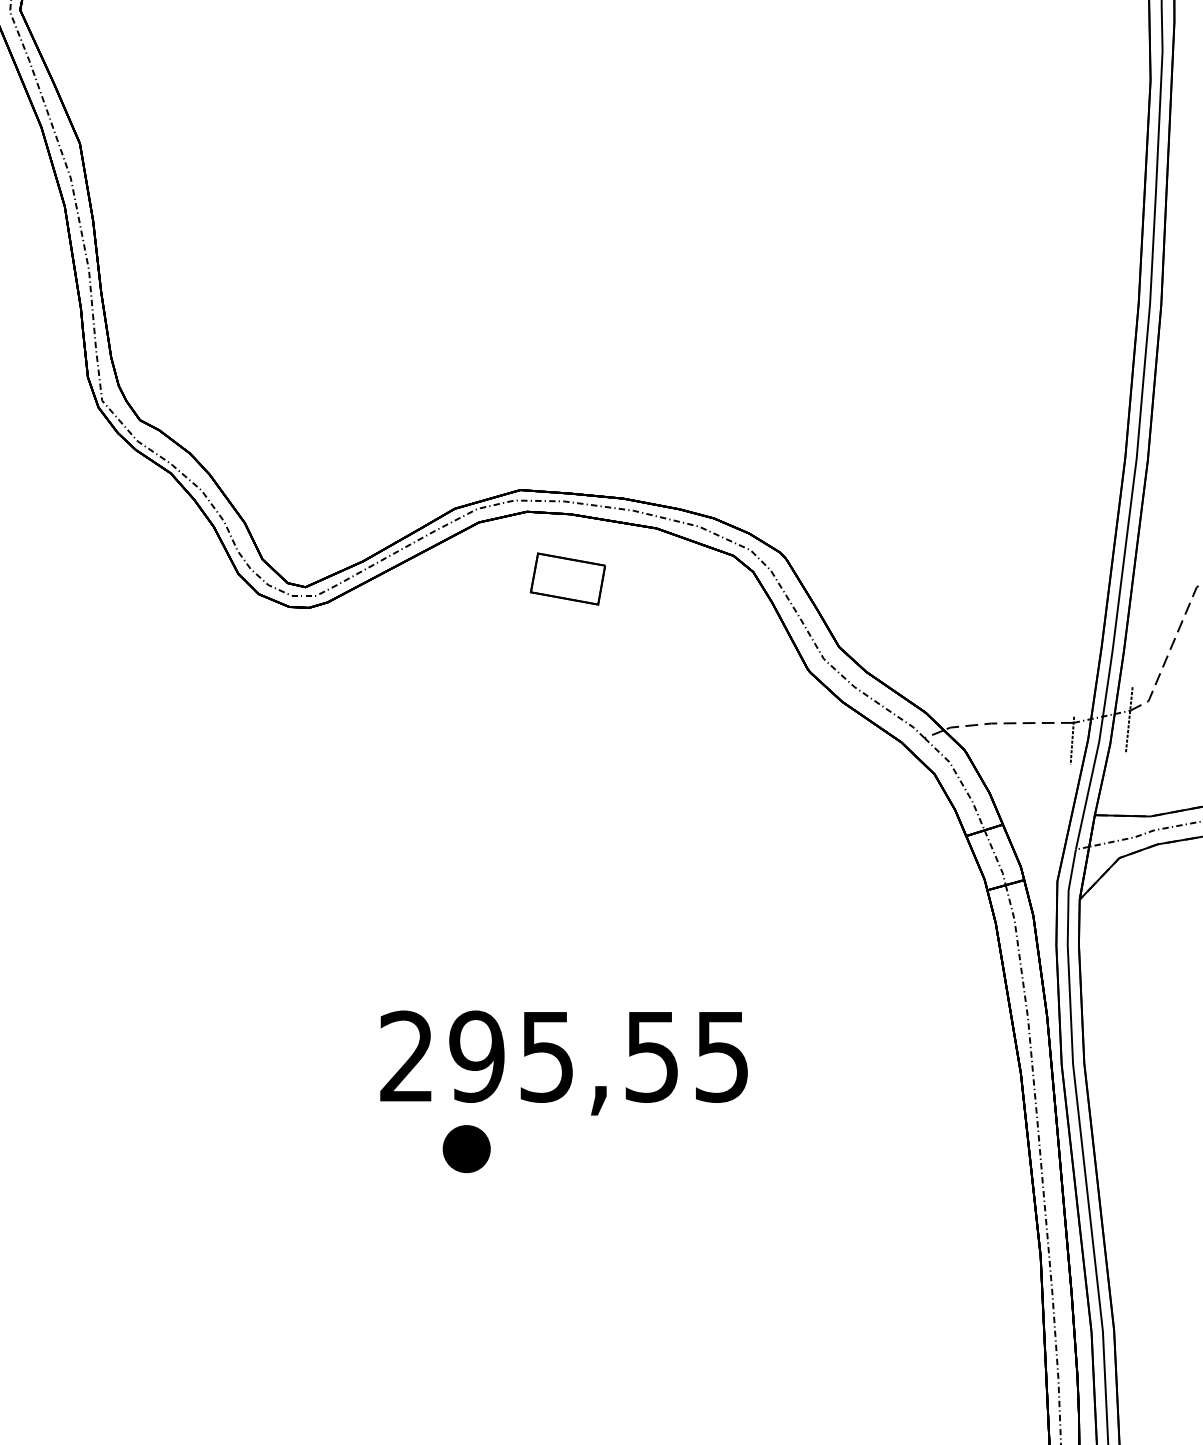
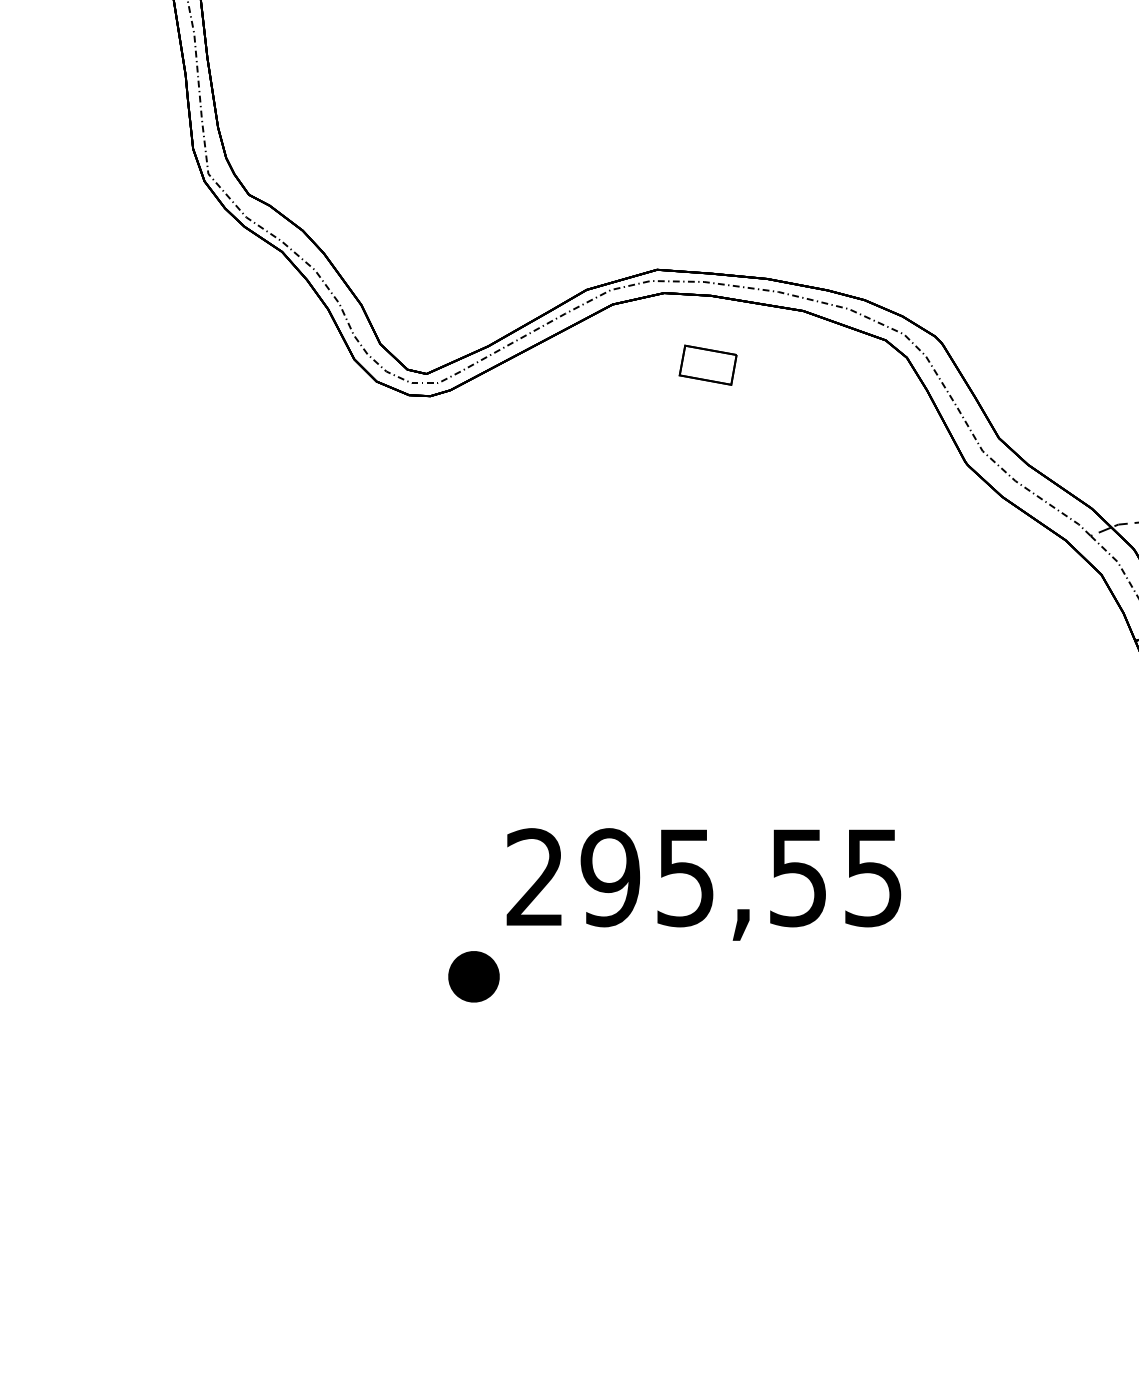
part: (567, 578) -> (707, 364), size x0.71
part: (466, 1148) -> (473, 976), moved

